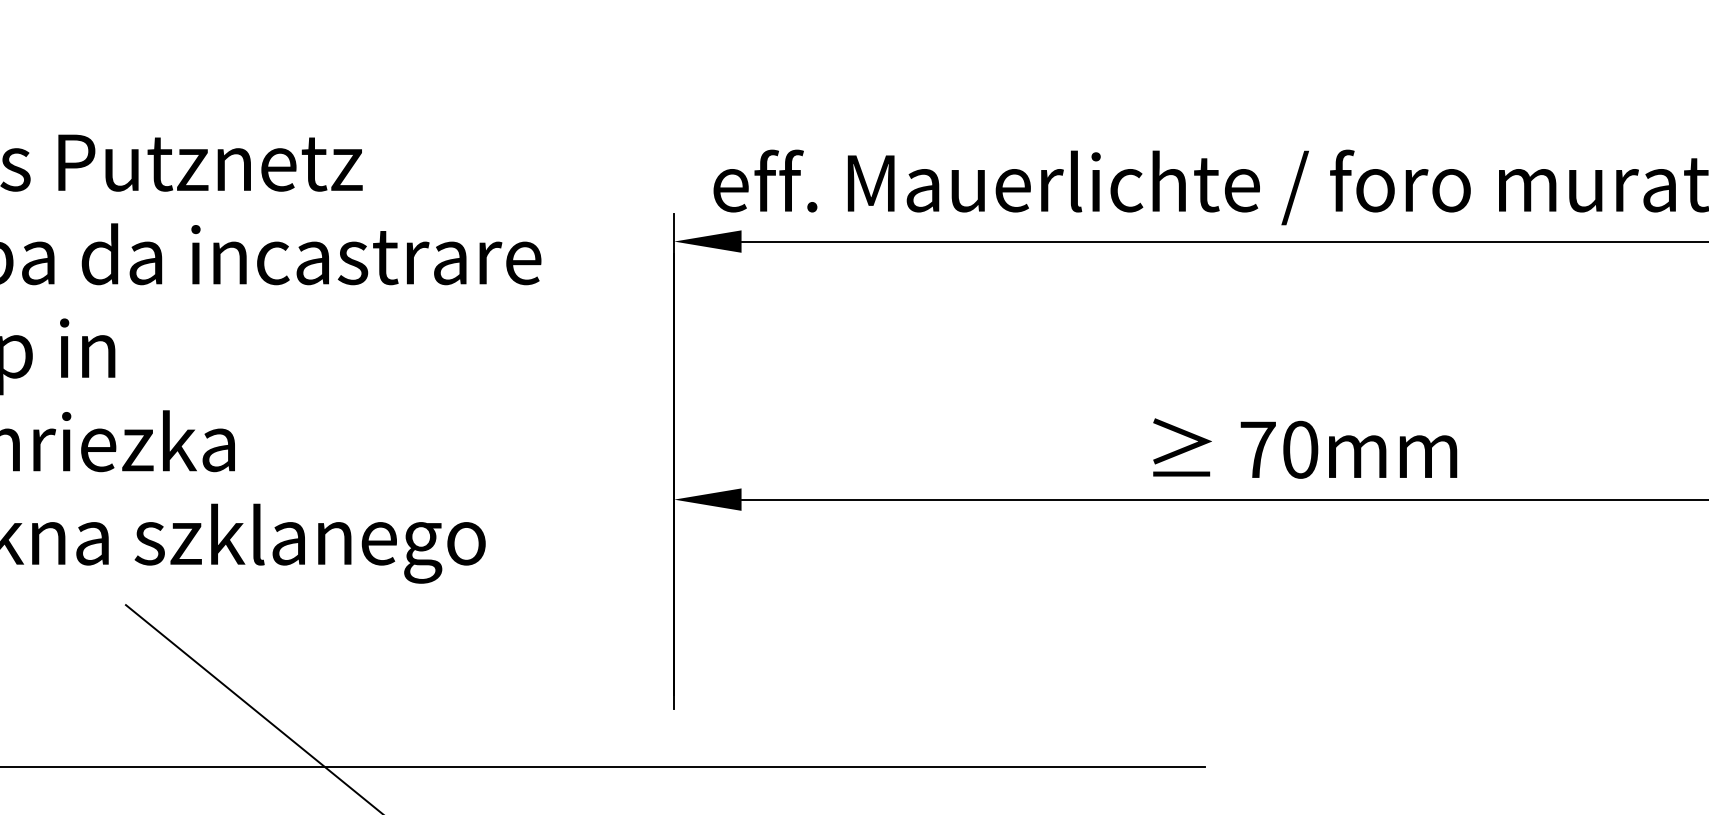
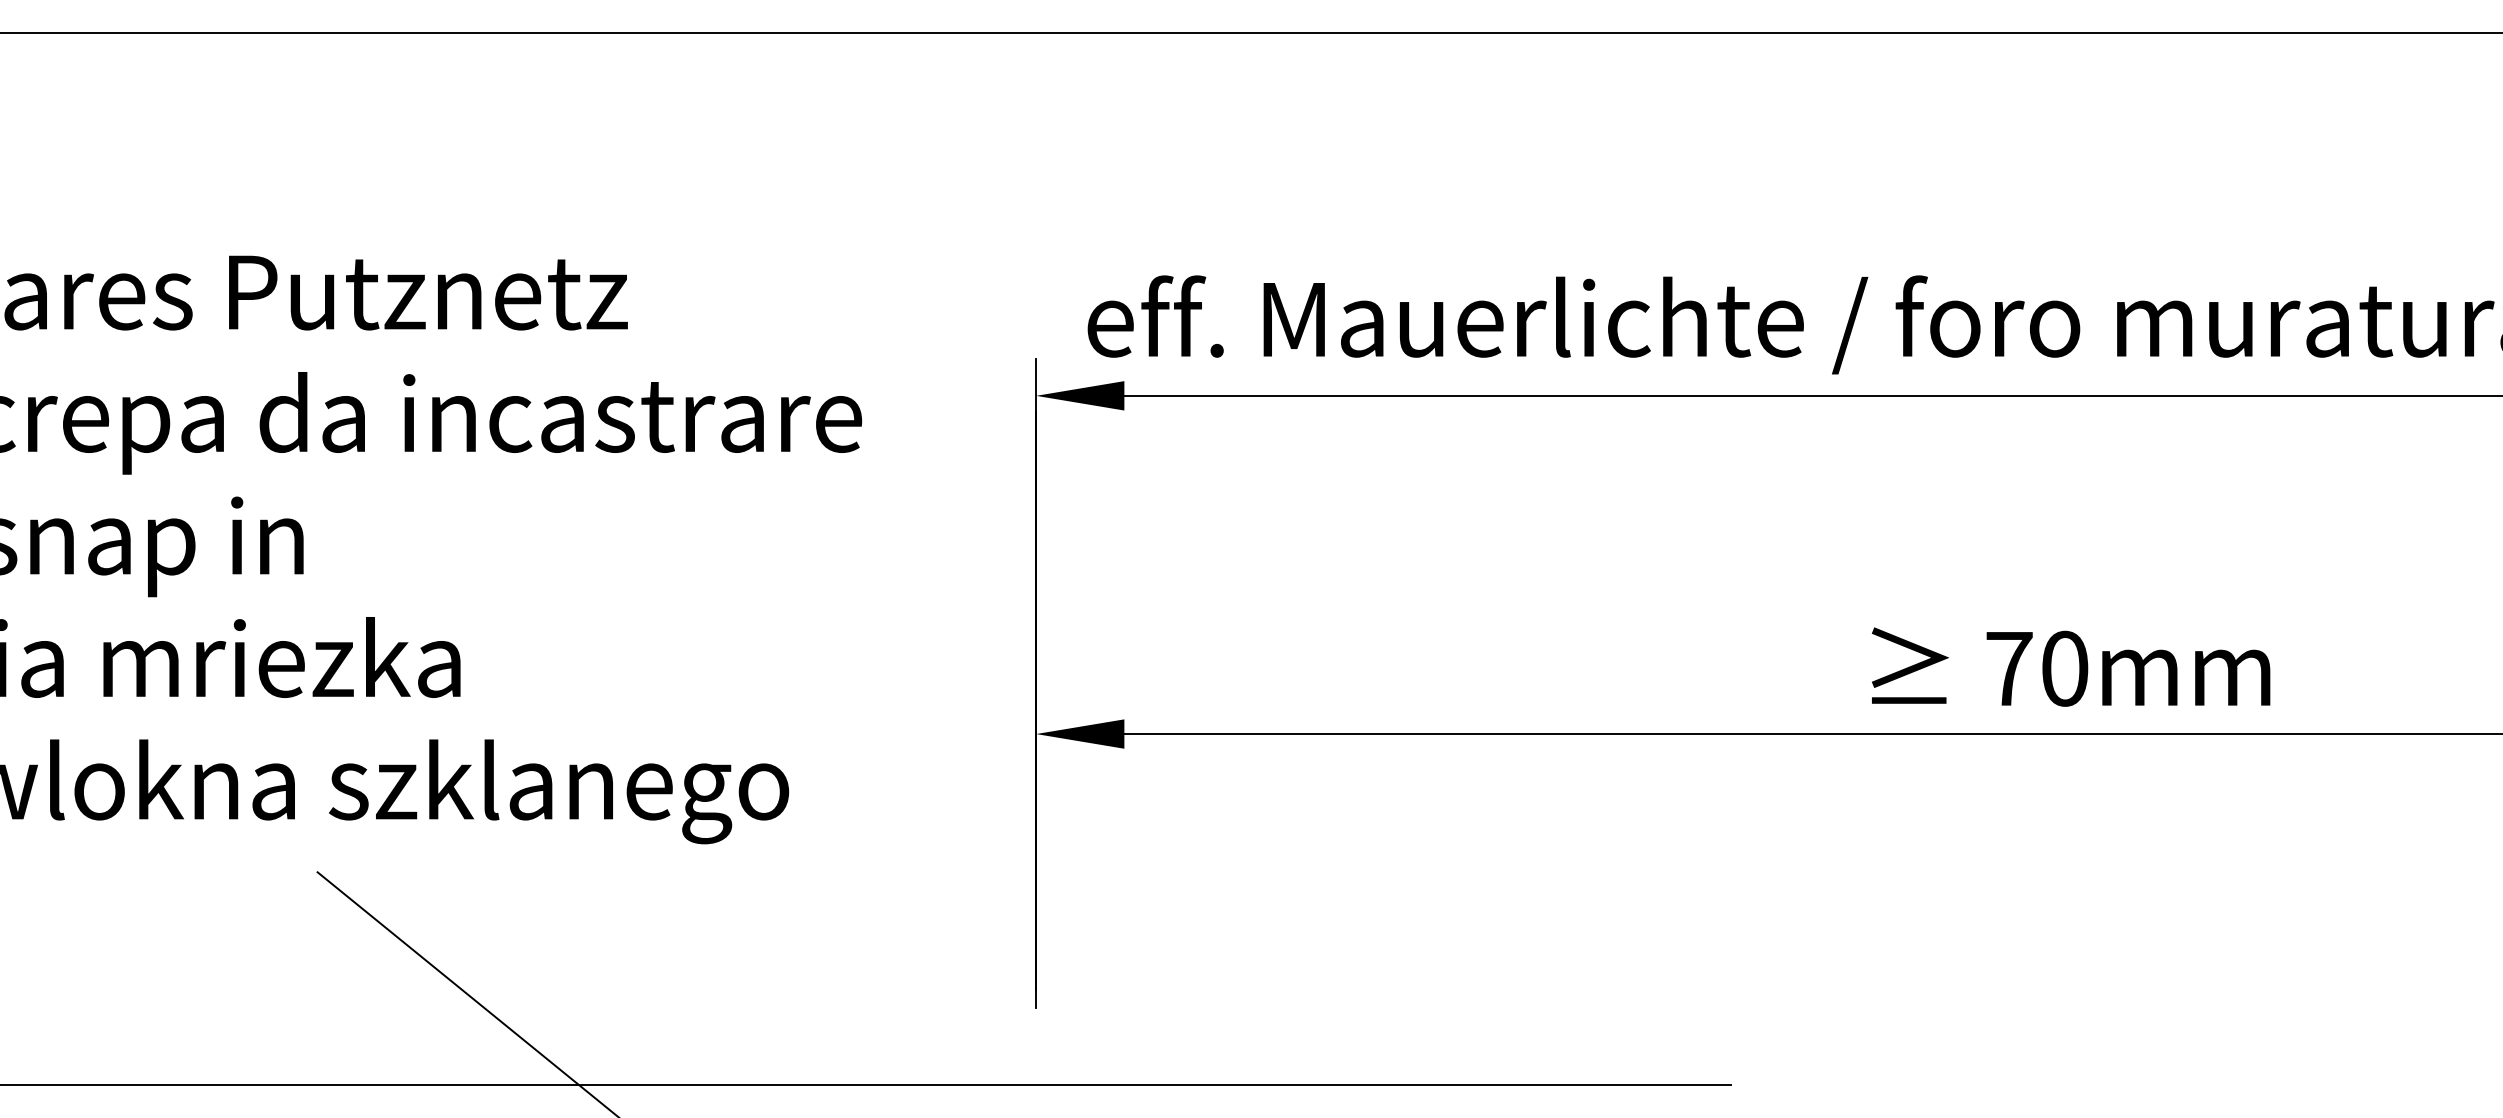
text: (1305, 448) -> (2071, 666), moved

